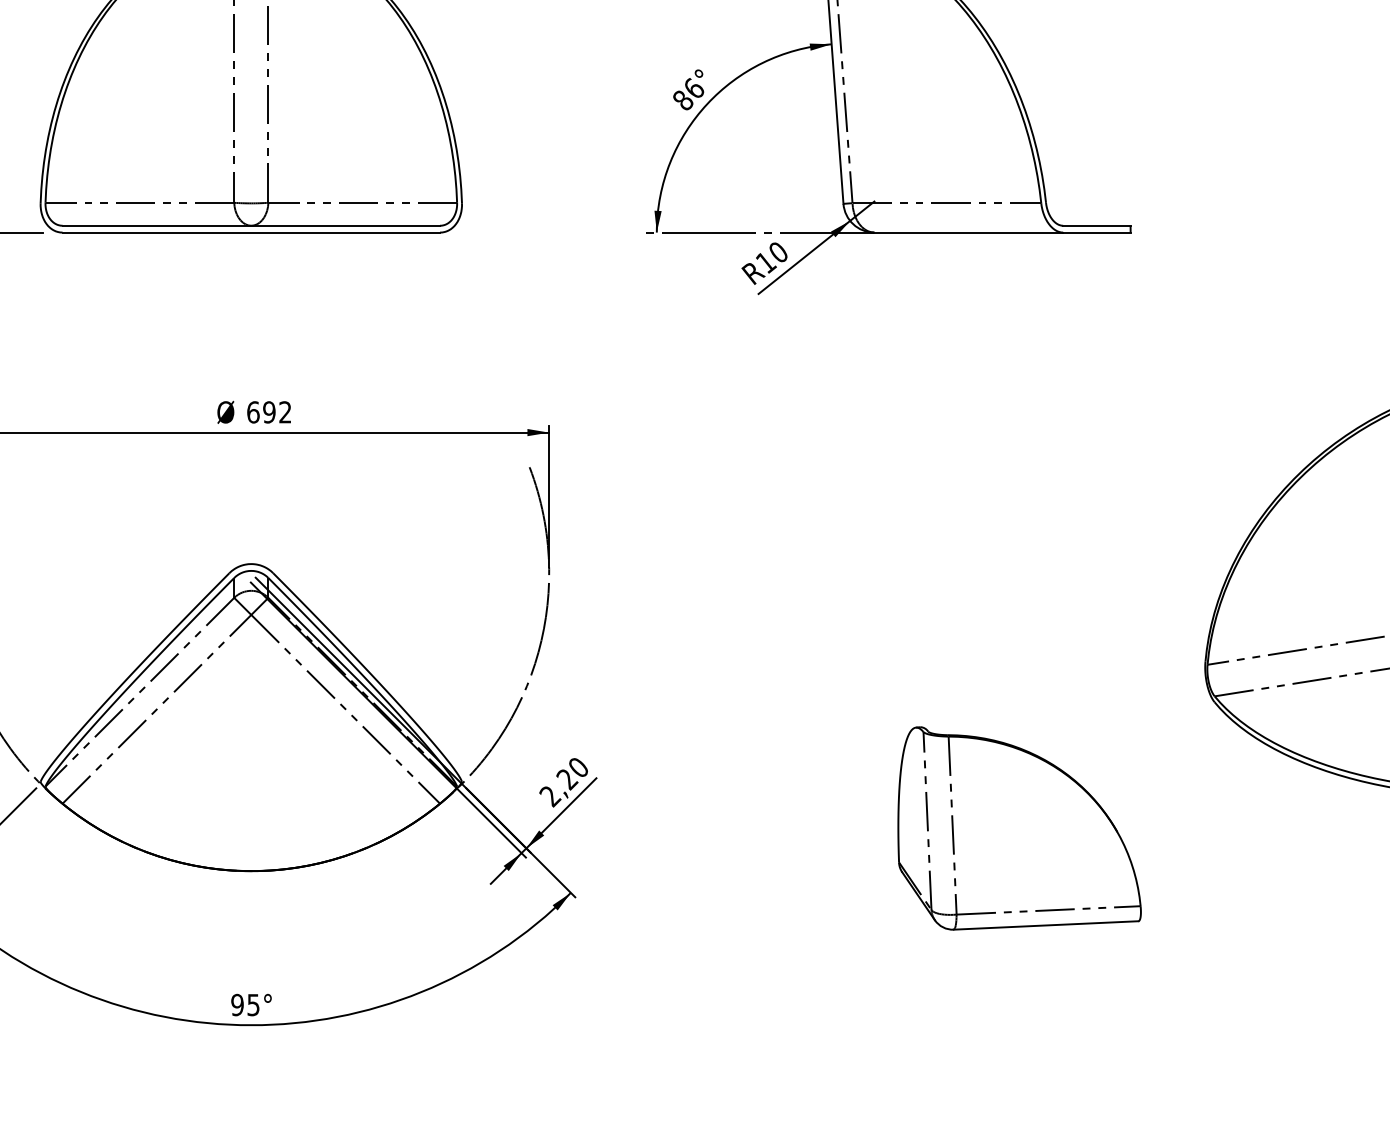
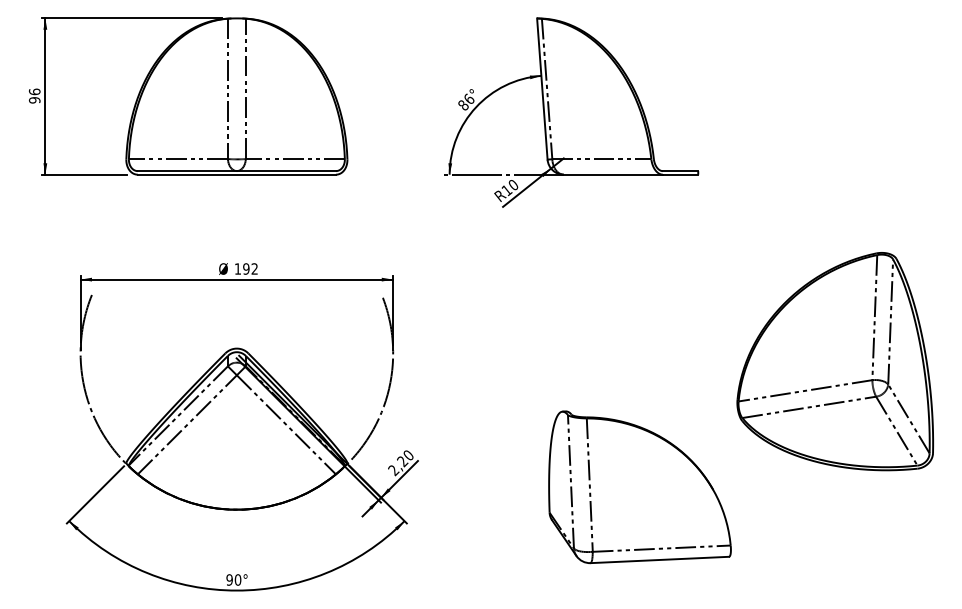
text: (252, 411) -> (237, 268), 692 -> 192
part: (1018, 828) -> (639, 487), size x1.43
text: (252, 1004) -> (237, 579), 95° -> 90°

